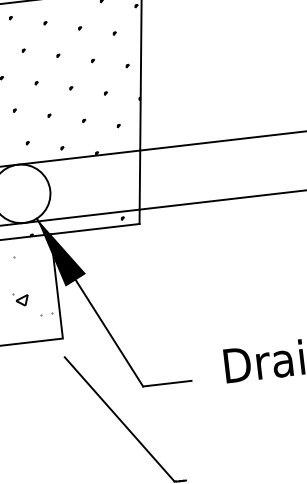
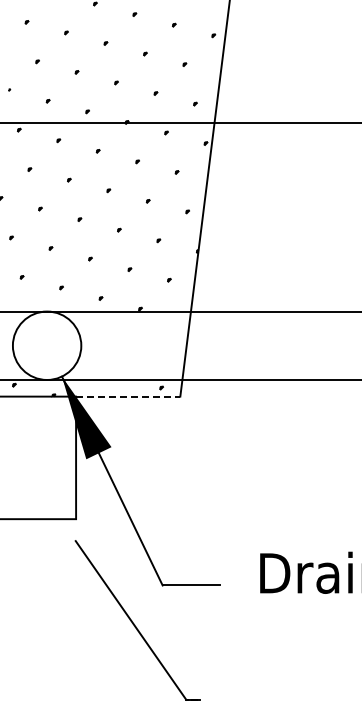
line: (95, 228) -> (128, 396), solid -> dashed
hatch: (30, 285) -> (45, 453), removed

